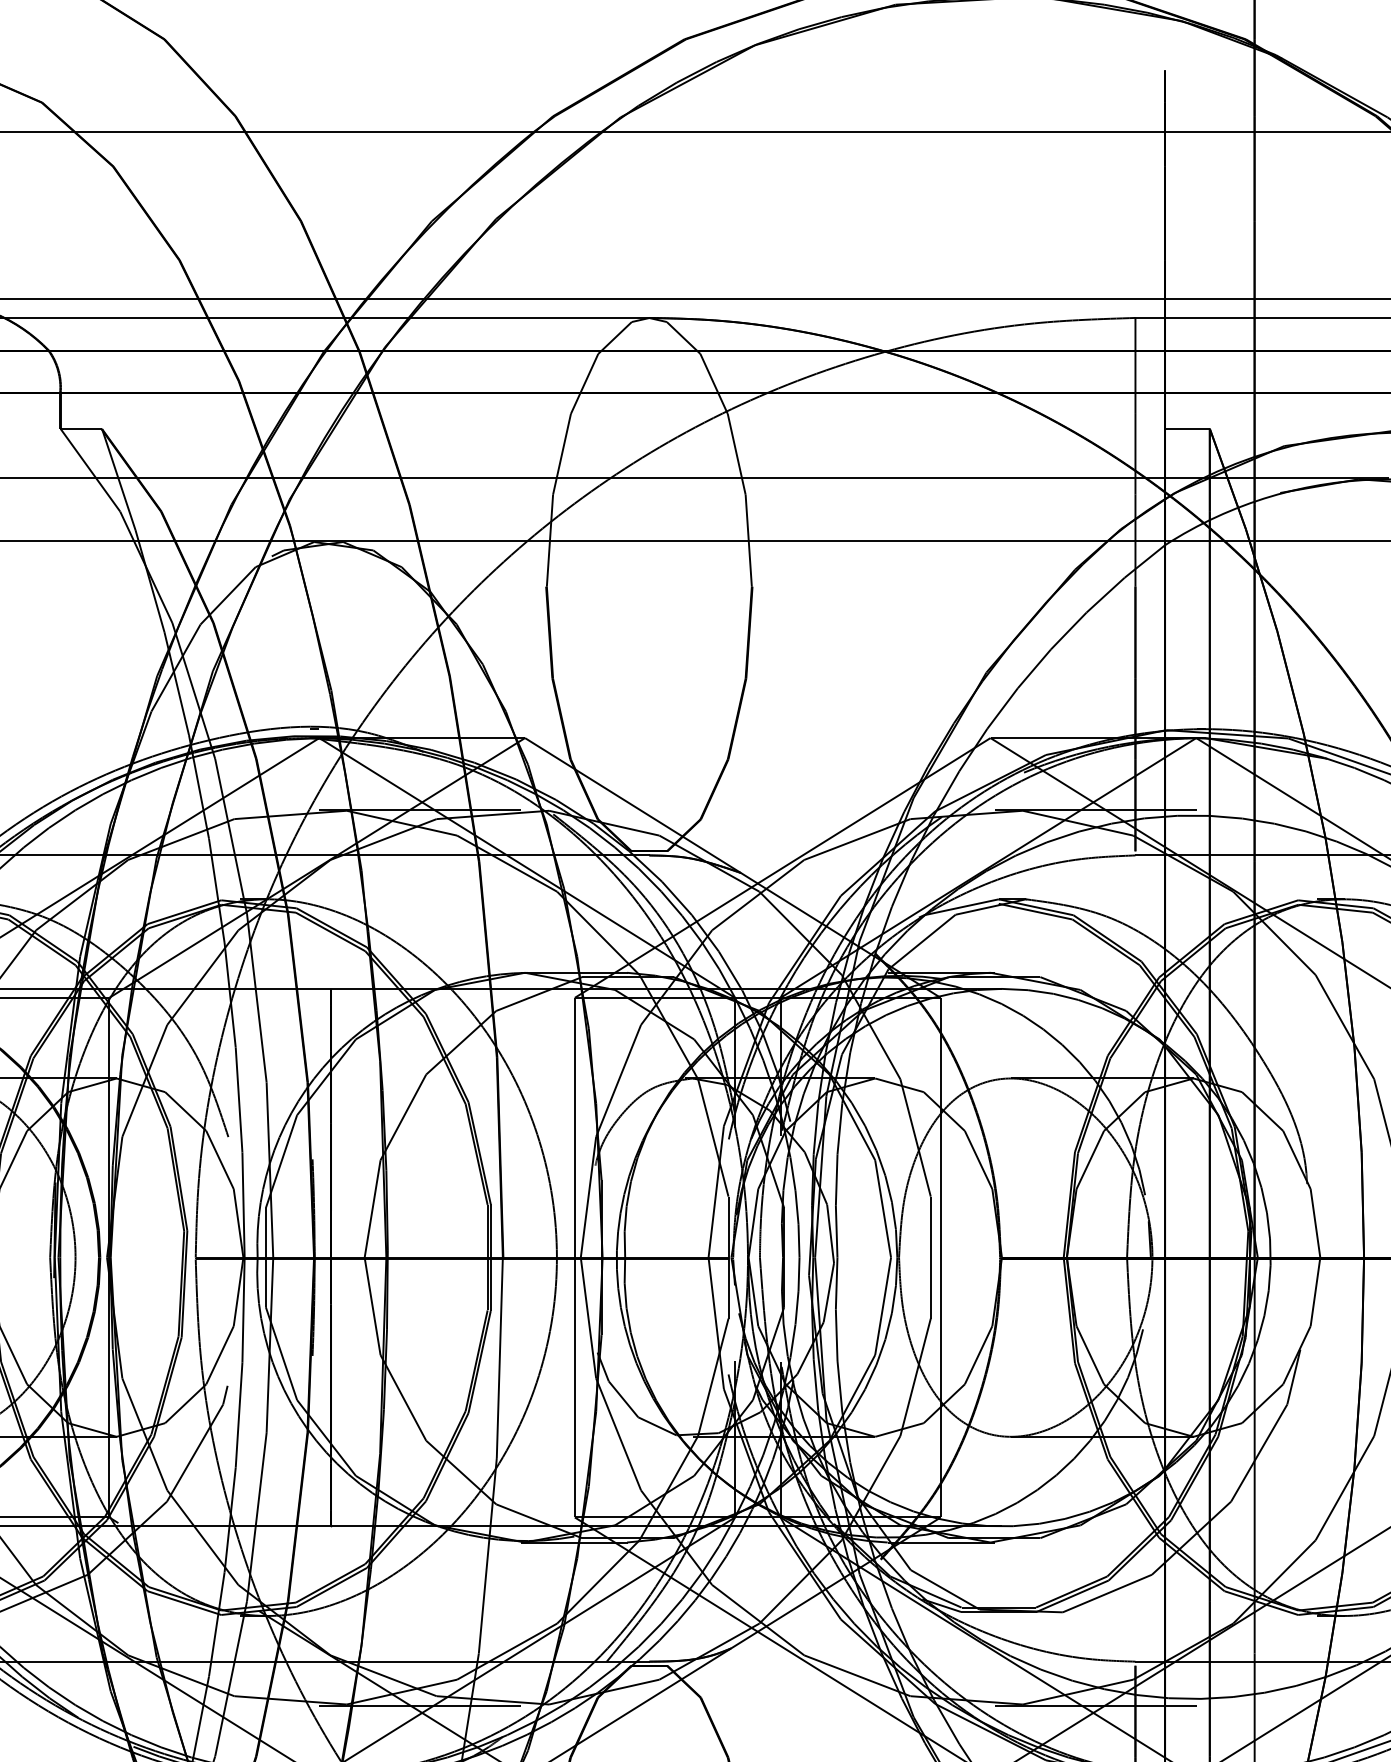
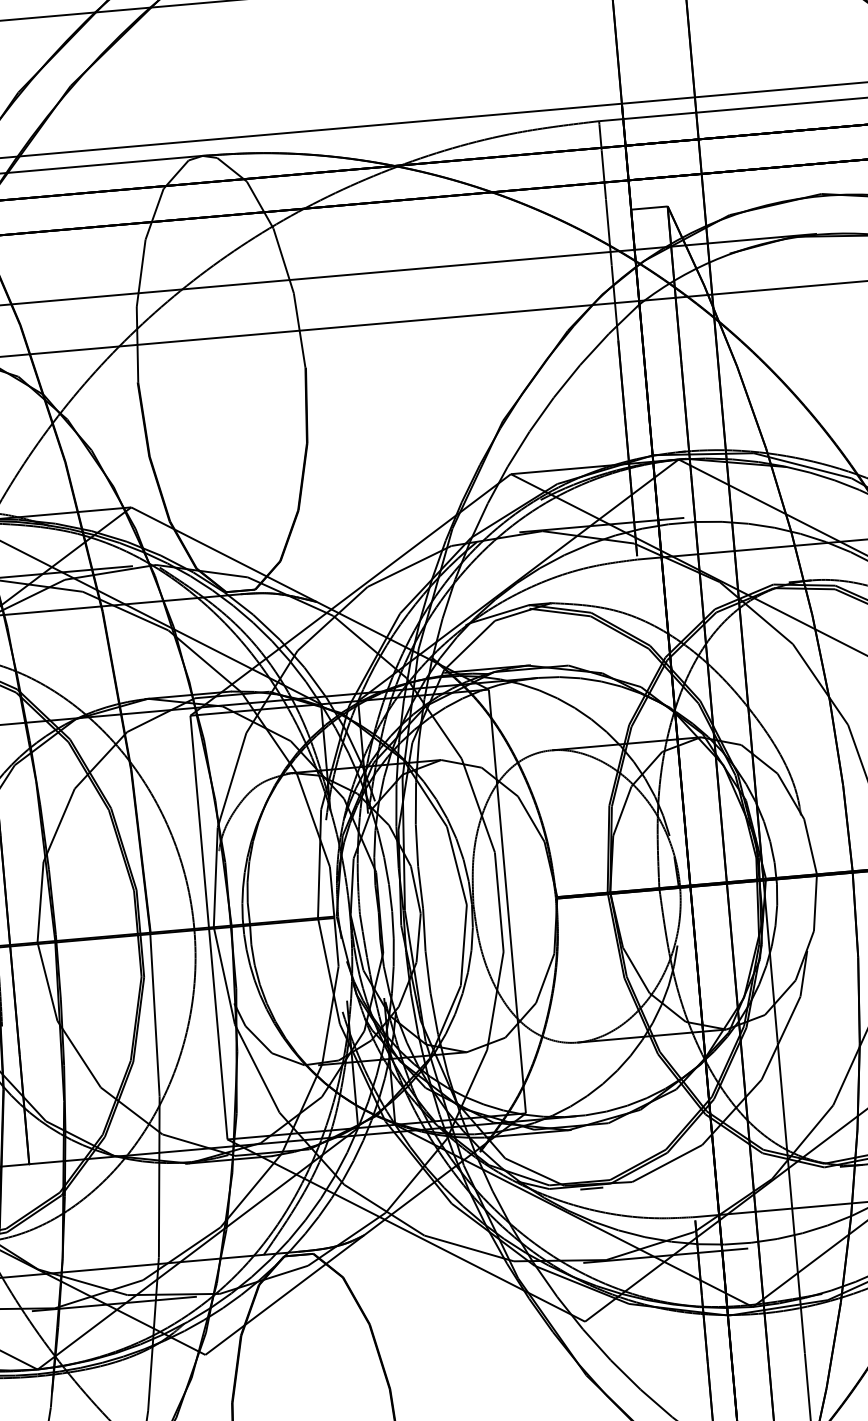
line: (1012, 1615) -> (591, 1188), added

